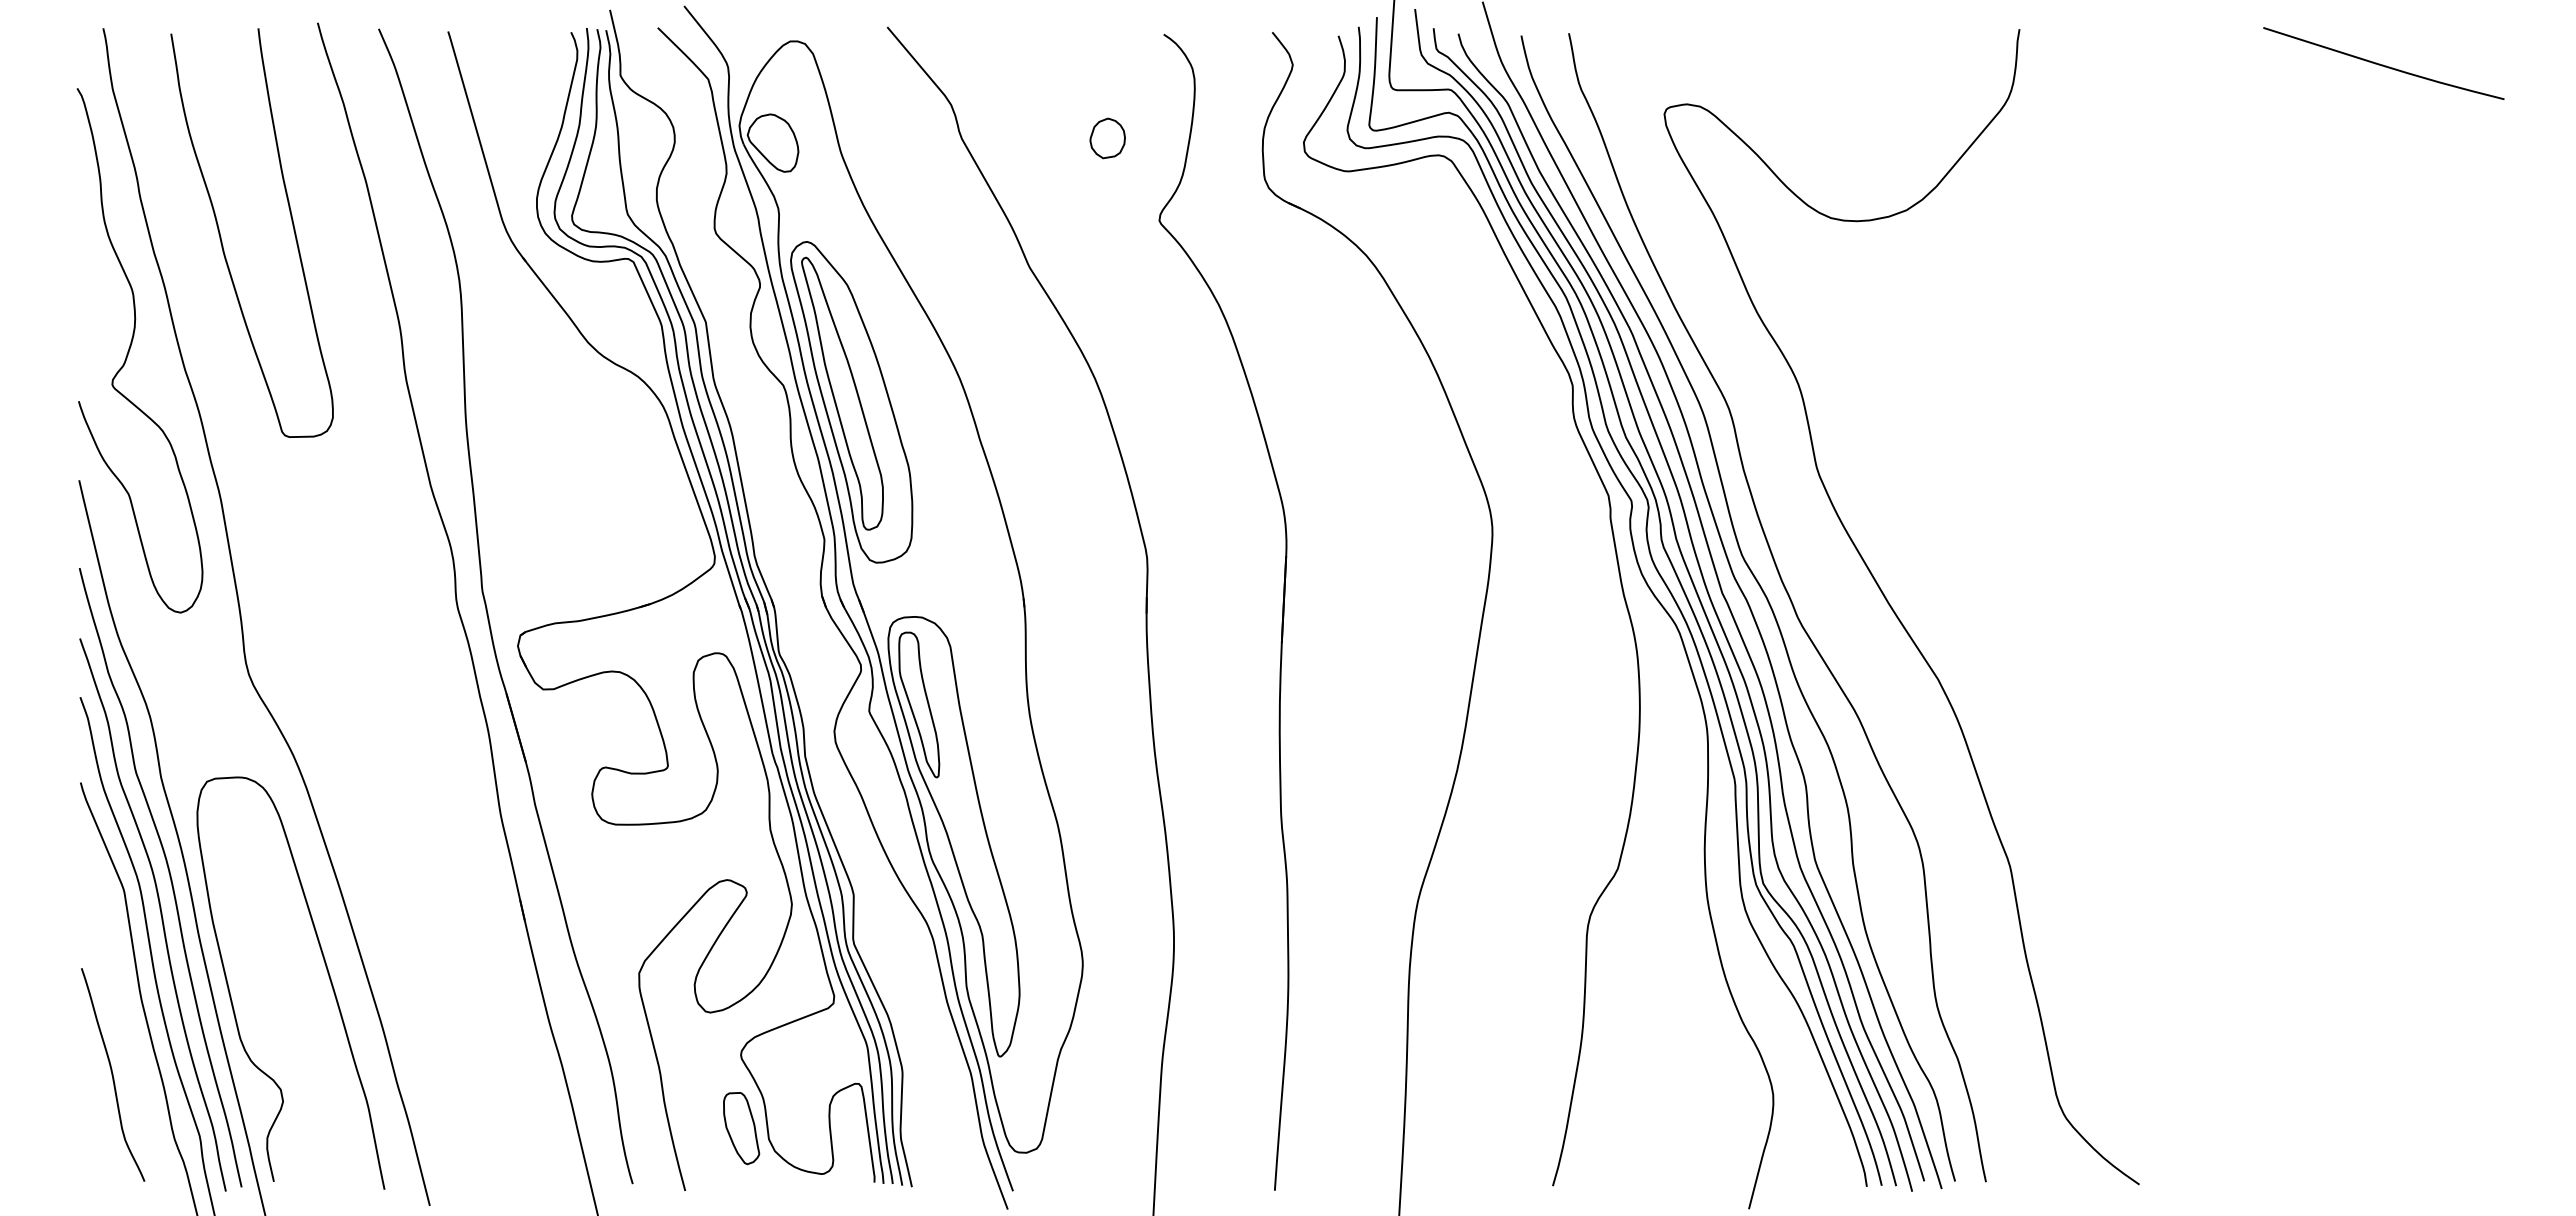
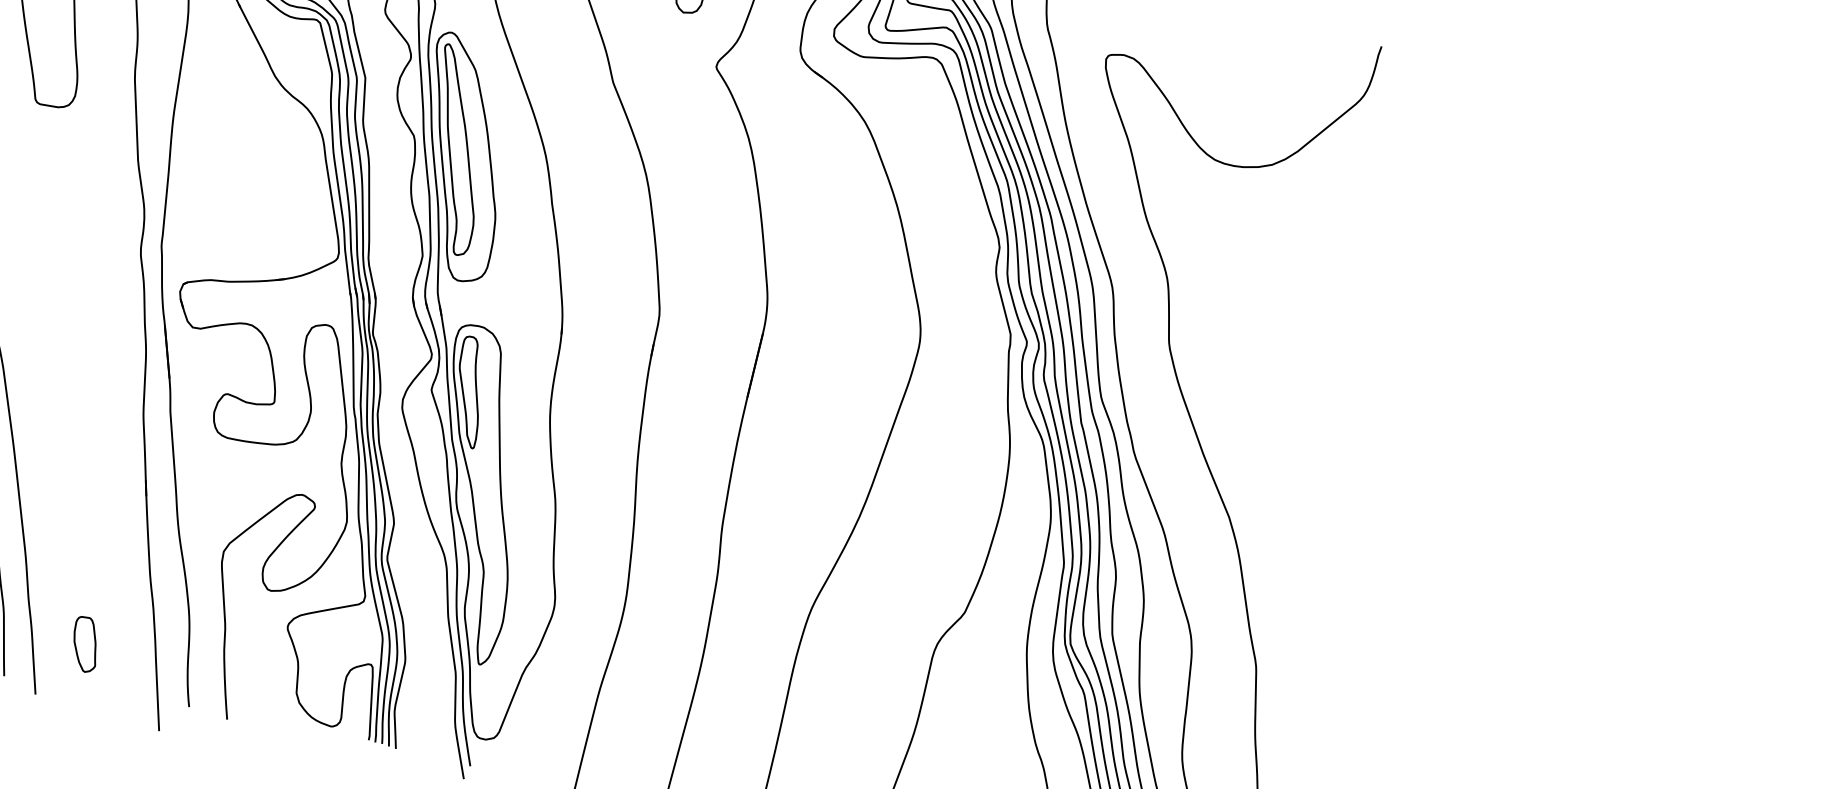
curve: (2383, 64) -> (1646, 124), removed
part: (741, 1128) -> (85, 644), moved

